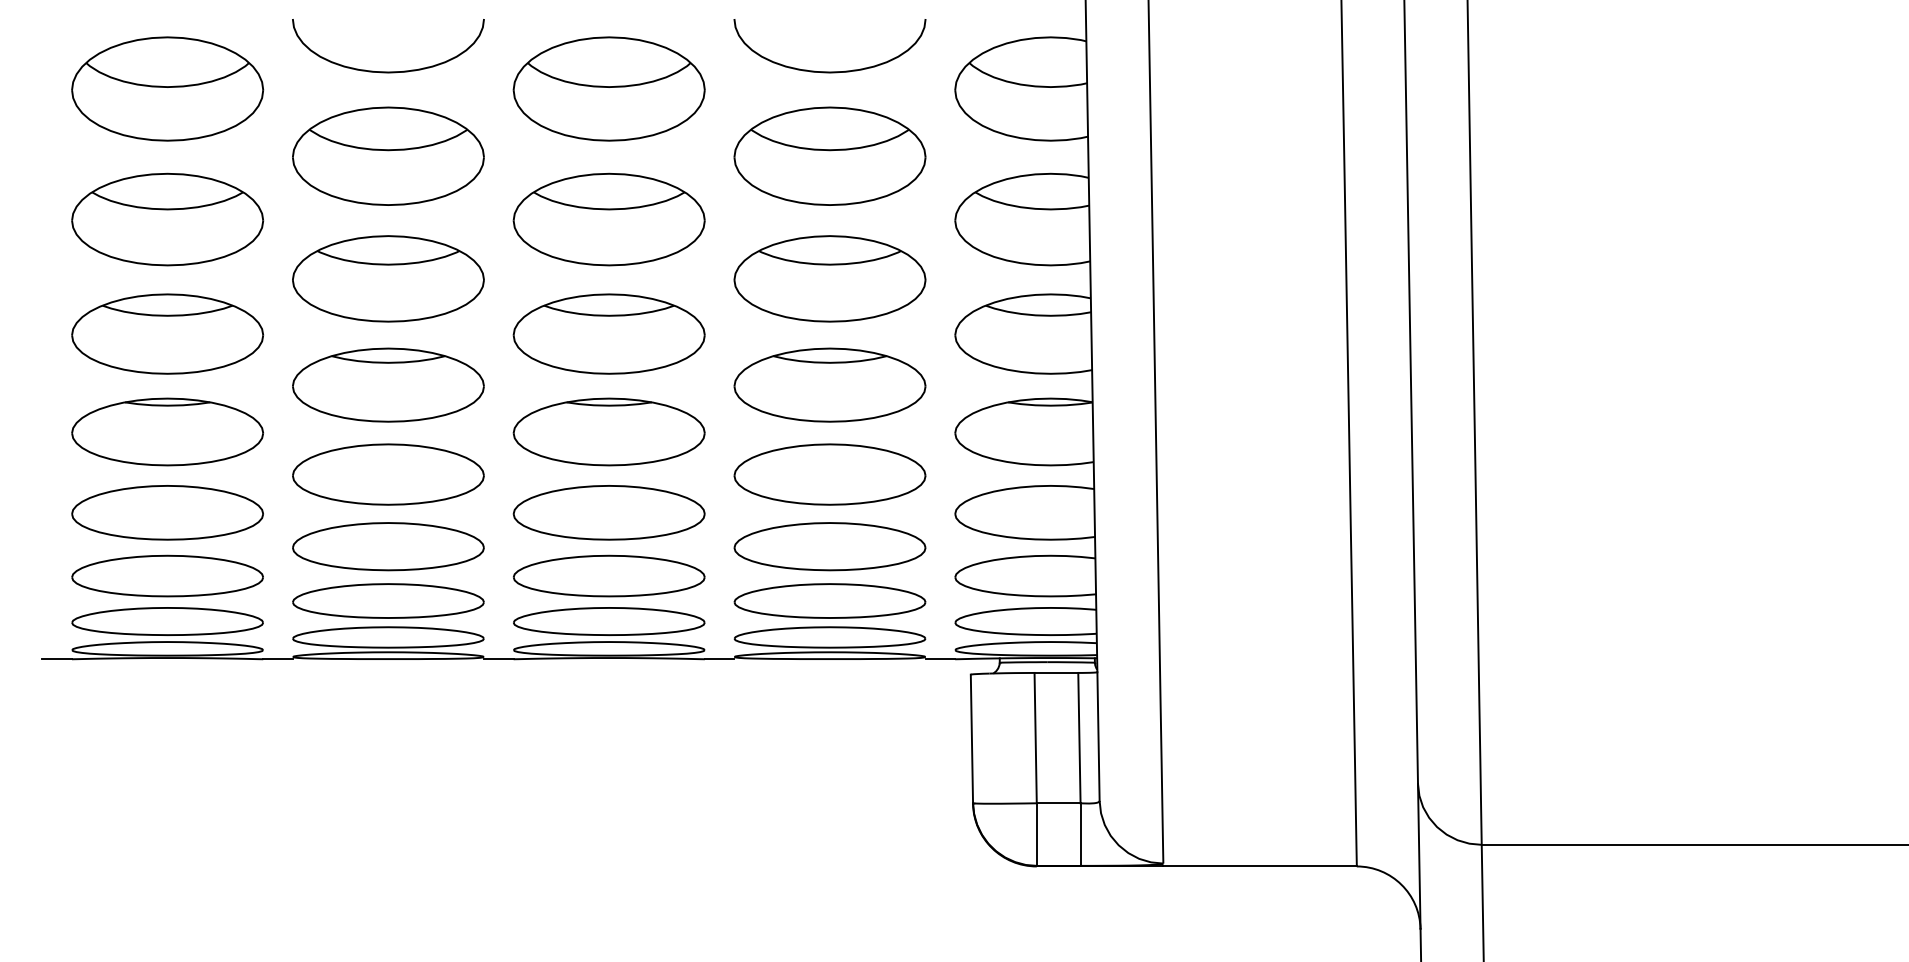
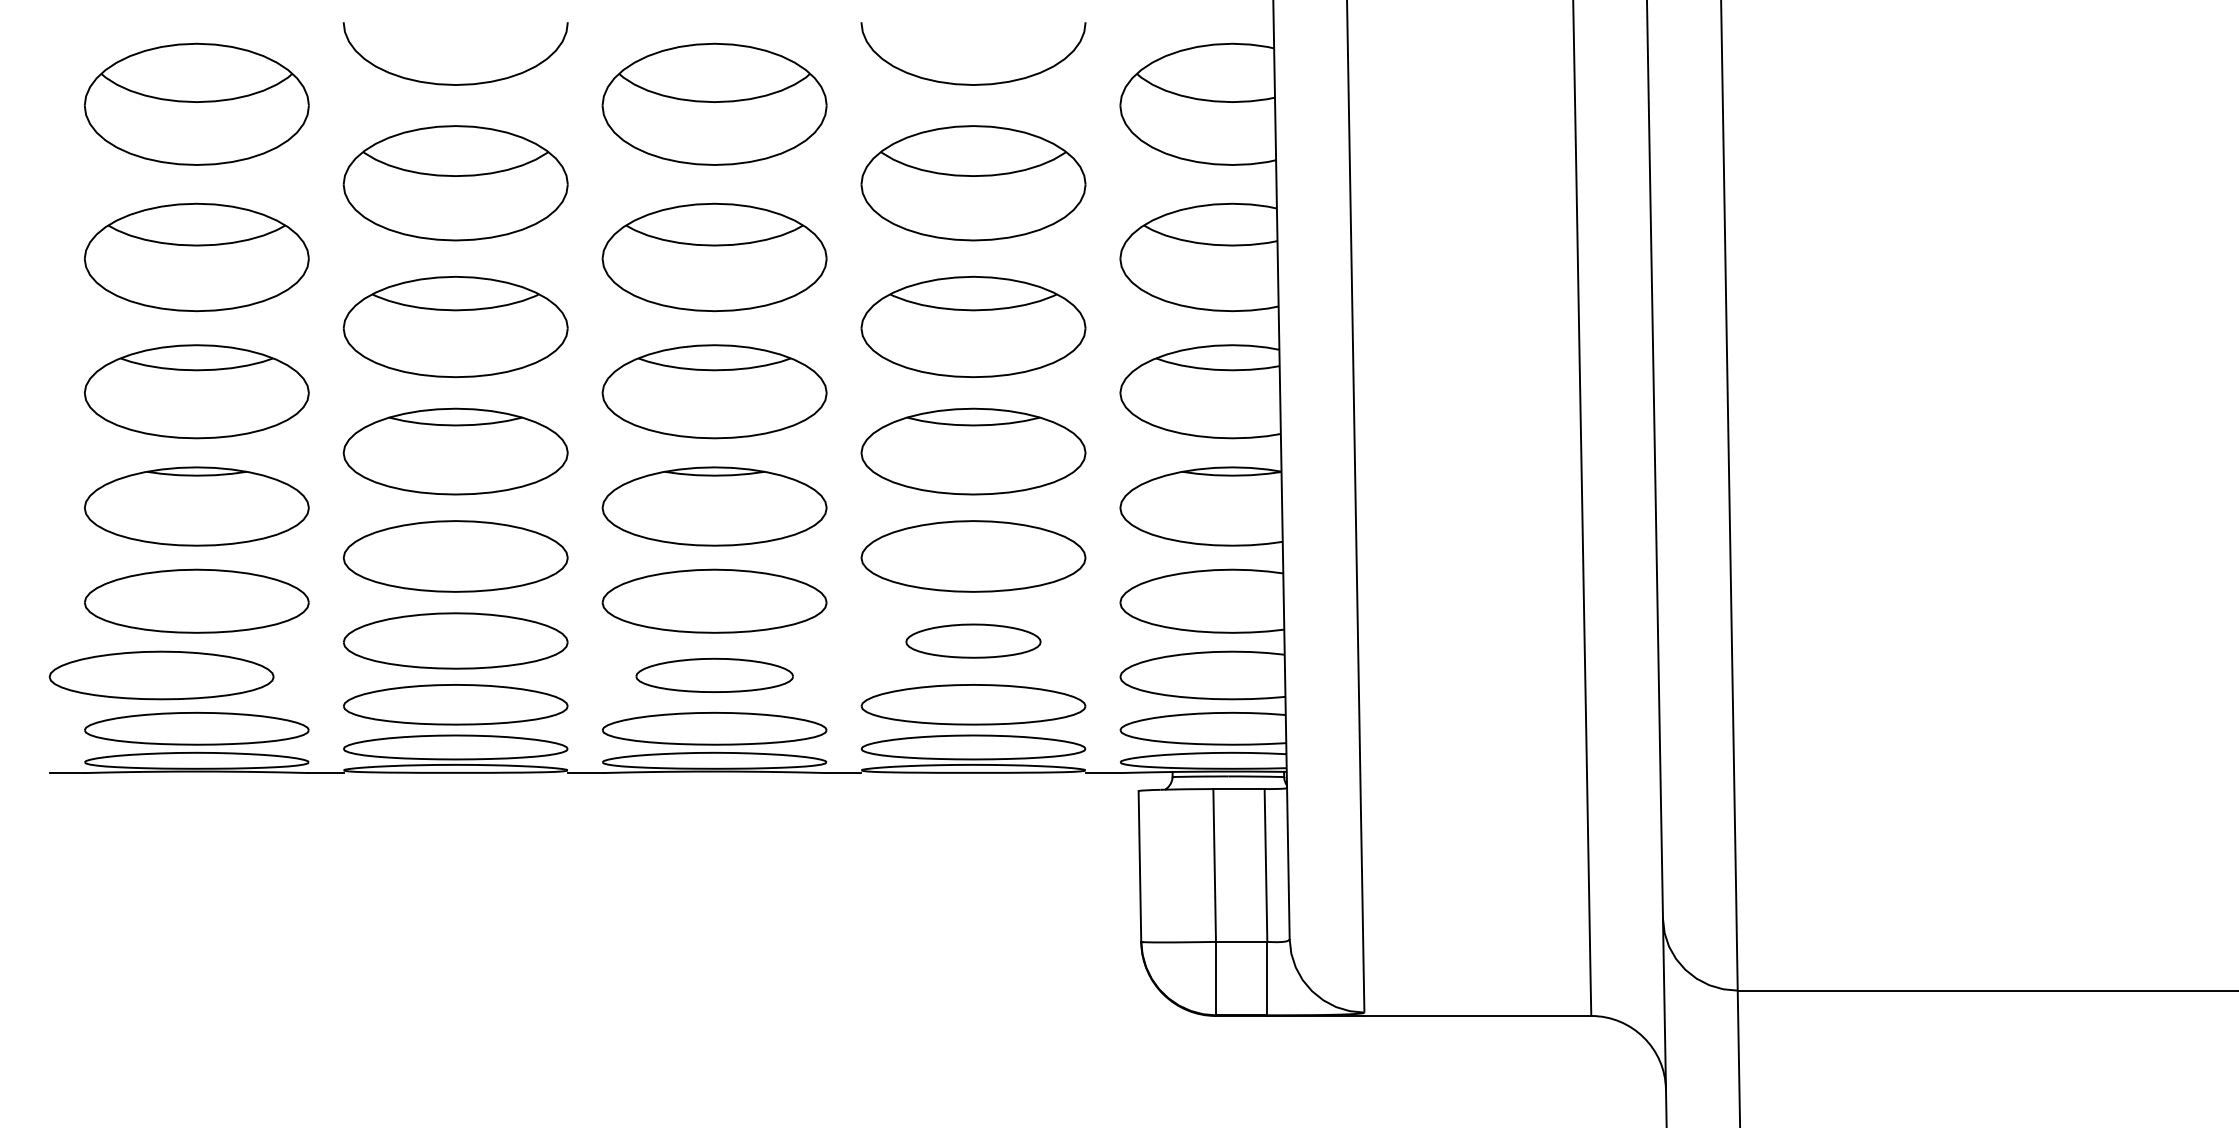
part: (829, 546) -> (972, 640), size x0.6
part: (167, 575) -> (161, 674), moved
part: (609, 575) -> (714, 674), size x0.7

